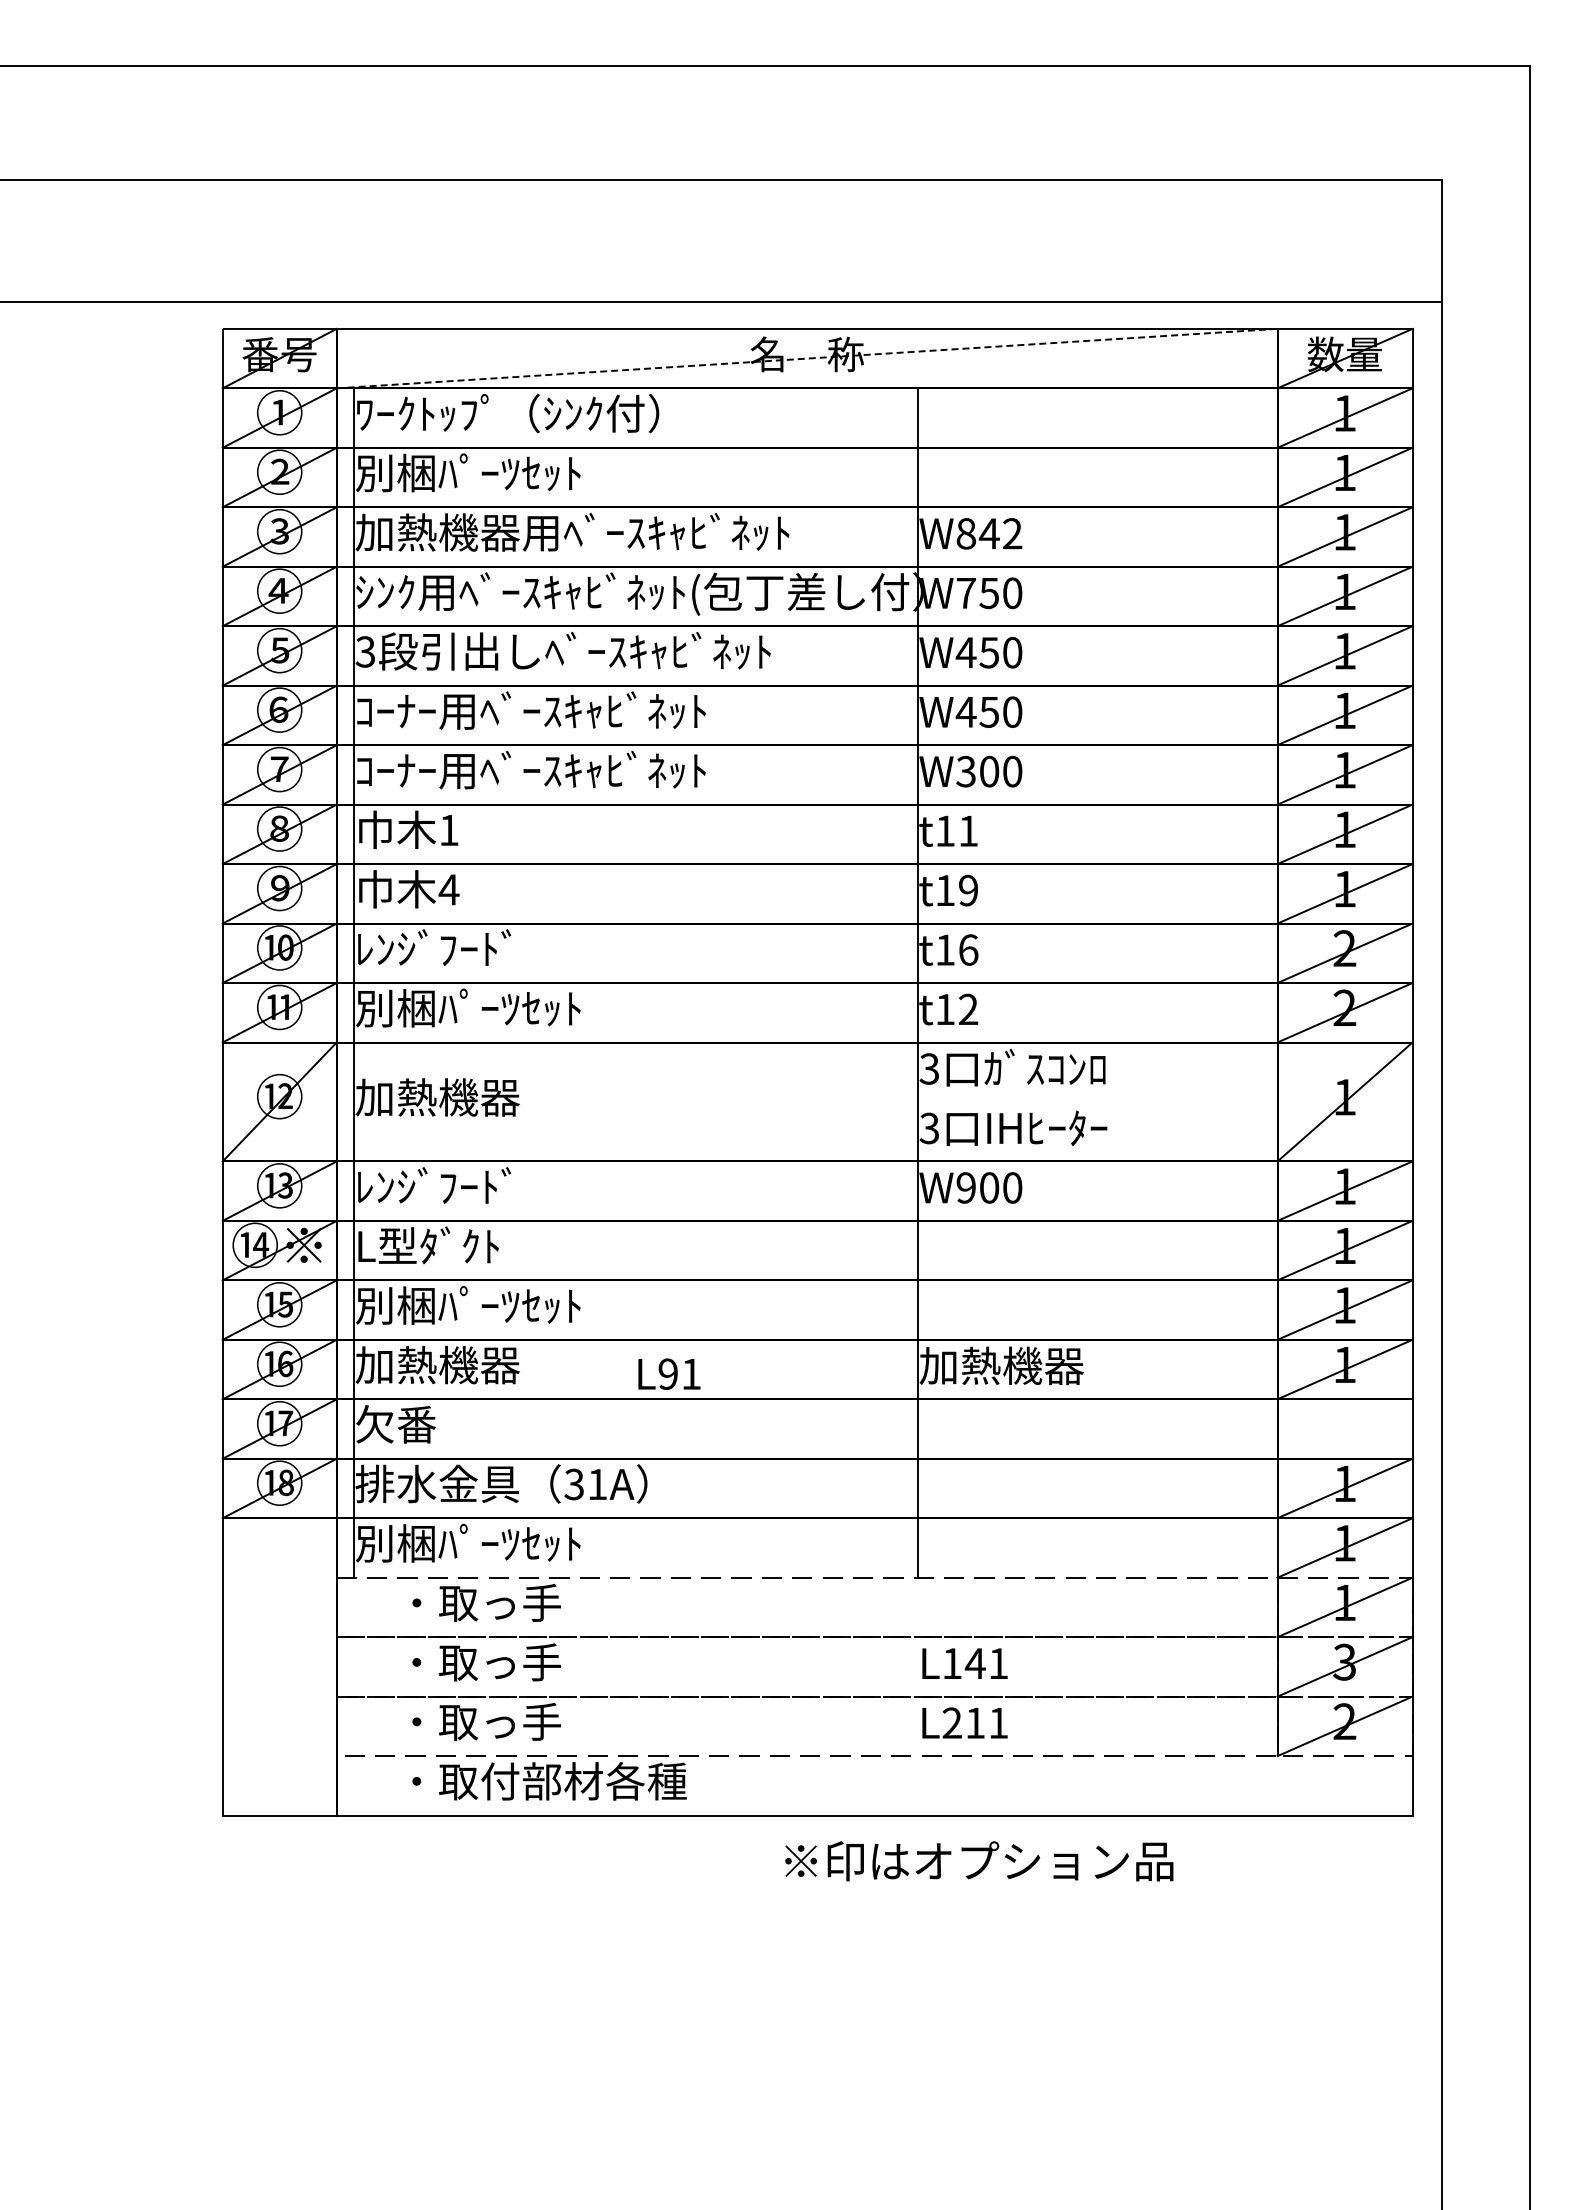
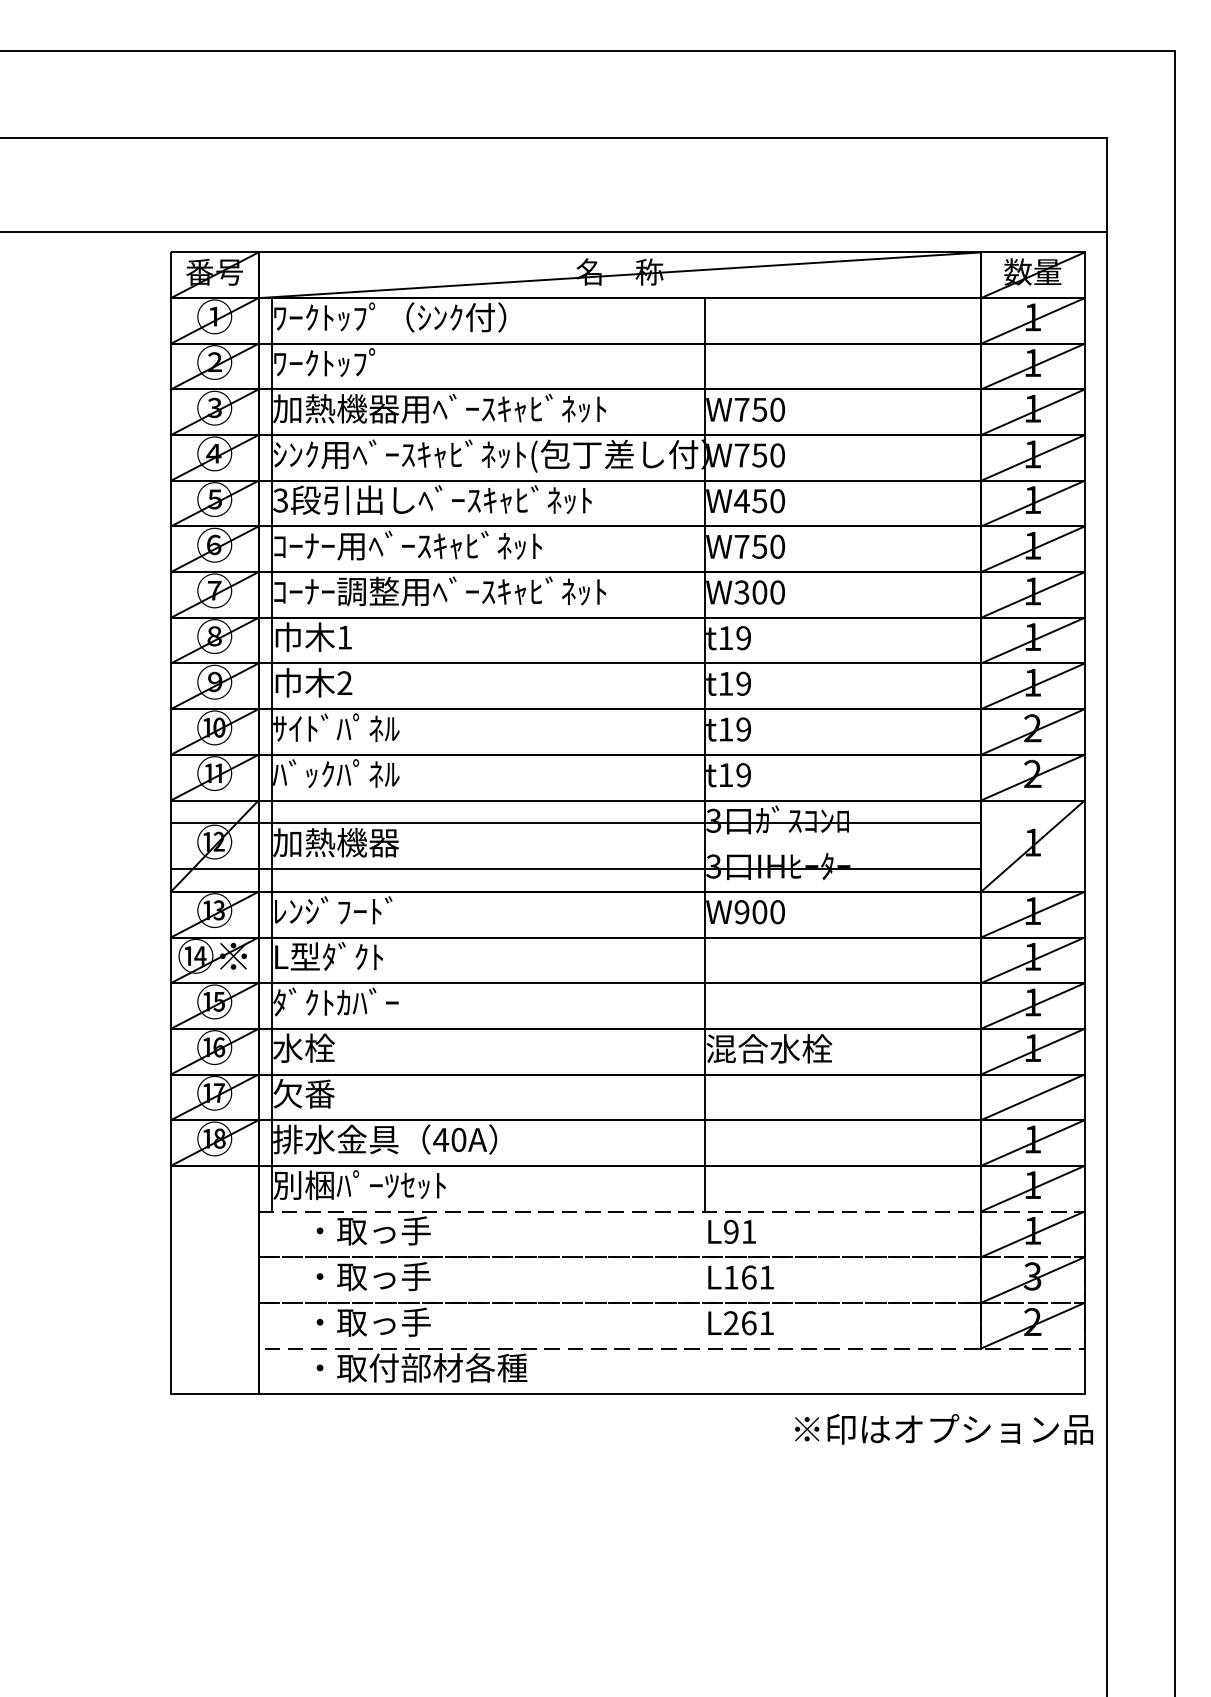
line: (807, 358) -> (620, 275), dashed -> solid
text: (467, 472) -> (358, 362), 別梱ﾊﾟｰﾂｾｯﾄ -> ﾜｰｸﾄｯﾌﾟ
text: (989, 533) -> (759, 409), W842 -> W750
text: (965, 712) -> (741, 547), W450 -> W750
text: (614, 769) -> (471, 590), ｺｰﾅｰ用ﾍﾞｰｽｷｬﾋﾞﾈｯﾄ -> ｺｰﾅｰ調整用ﾍﾞｰｽｷｬﾋﾞﾈｯﾄ
text: (968, 830) -> (743, 637), t11 -> t19
text: (448, 889) -> (344, 682), 4 -> 2
text: (437, 947) -> (335, 727), ﾚﾝｼﾞﾌｰﾄﾞ -> ｻｲﾄﾞﾊﾟﾈﾙ
text: (968, 949) -> (743, 729), t16 -> t19
text: (467, 1007) -> (358, 773), 別梱ﾊﾟｰﾂｾｯﾄ -> ﾊﾞｯｸﾊﾟﾈﾙ
text: (968, 1009) -> (743, 775), t12 -> t19
line: (749, 1072) -> (575, 823), added
line: (749, 1131) -> (575, 868), added
text: (467, 1305) -> (358, 1002), 別梱ﾊﾟｰﾂｾｯﾄ -> ﾀﾞｸﾄｶﾊﾞｰ
text: (437, 1364) -> (335, 1047), 加熱機器 -> 水栓
text: (1001, 1365) -> (769, 1048), 加熱機器 -> 混合水栓
text: (669, 1373) -> (732, 1231), moved
line: (1344, 1428) -> (1032, 1096), added
text: (585, 1484) -> (449, 1139), 31A -> 40A
text: (974, 1663) -> (748, 1277), L141 -> L161
text: (975, 1722) -> (749, 1322), L211 -> L261
text: (979, 1861) -> (944, 1429), moved

